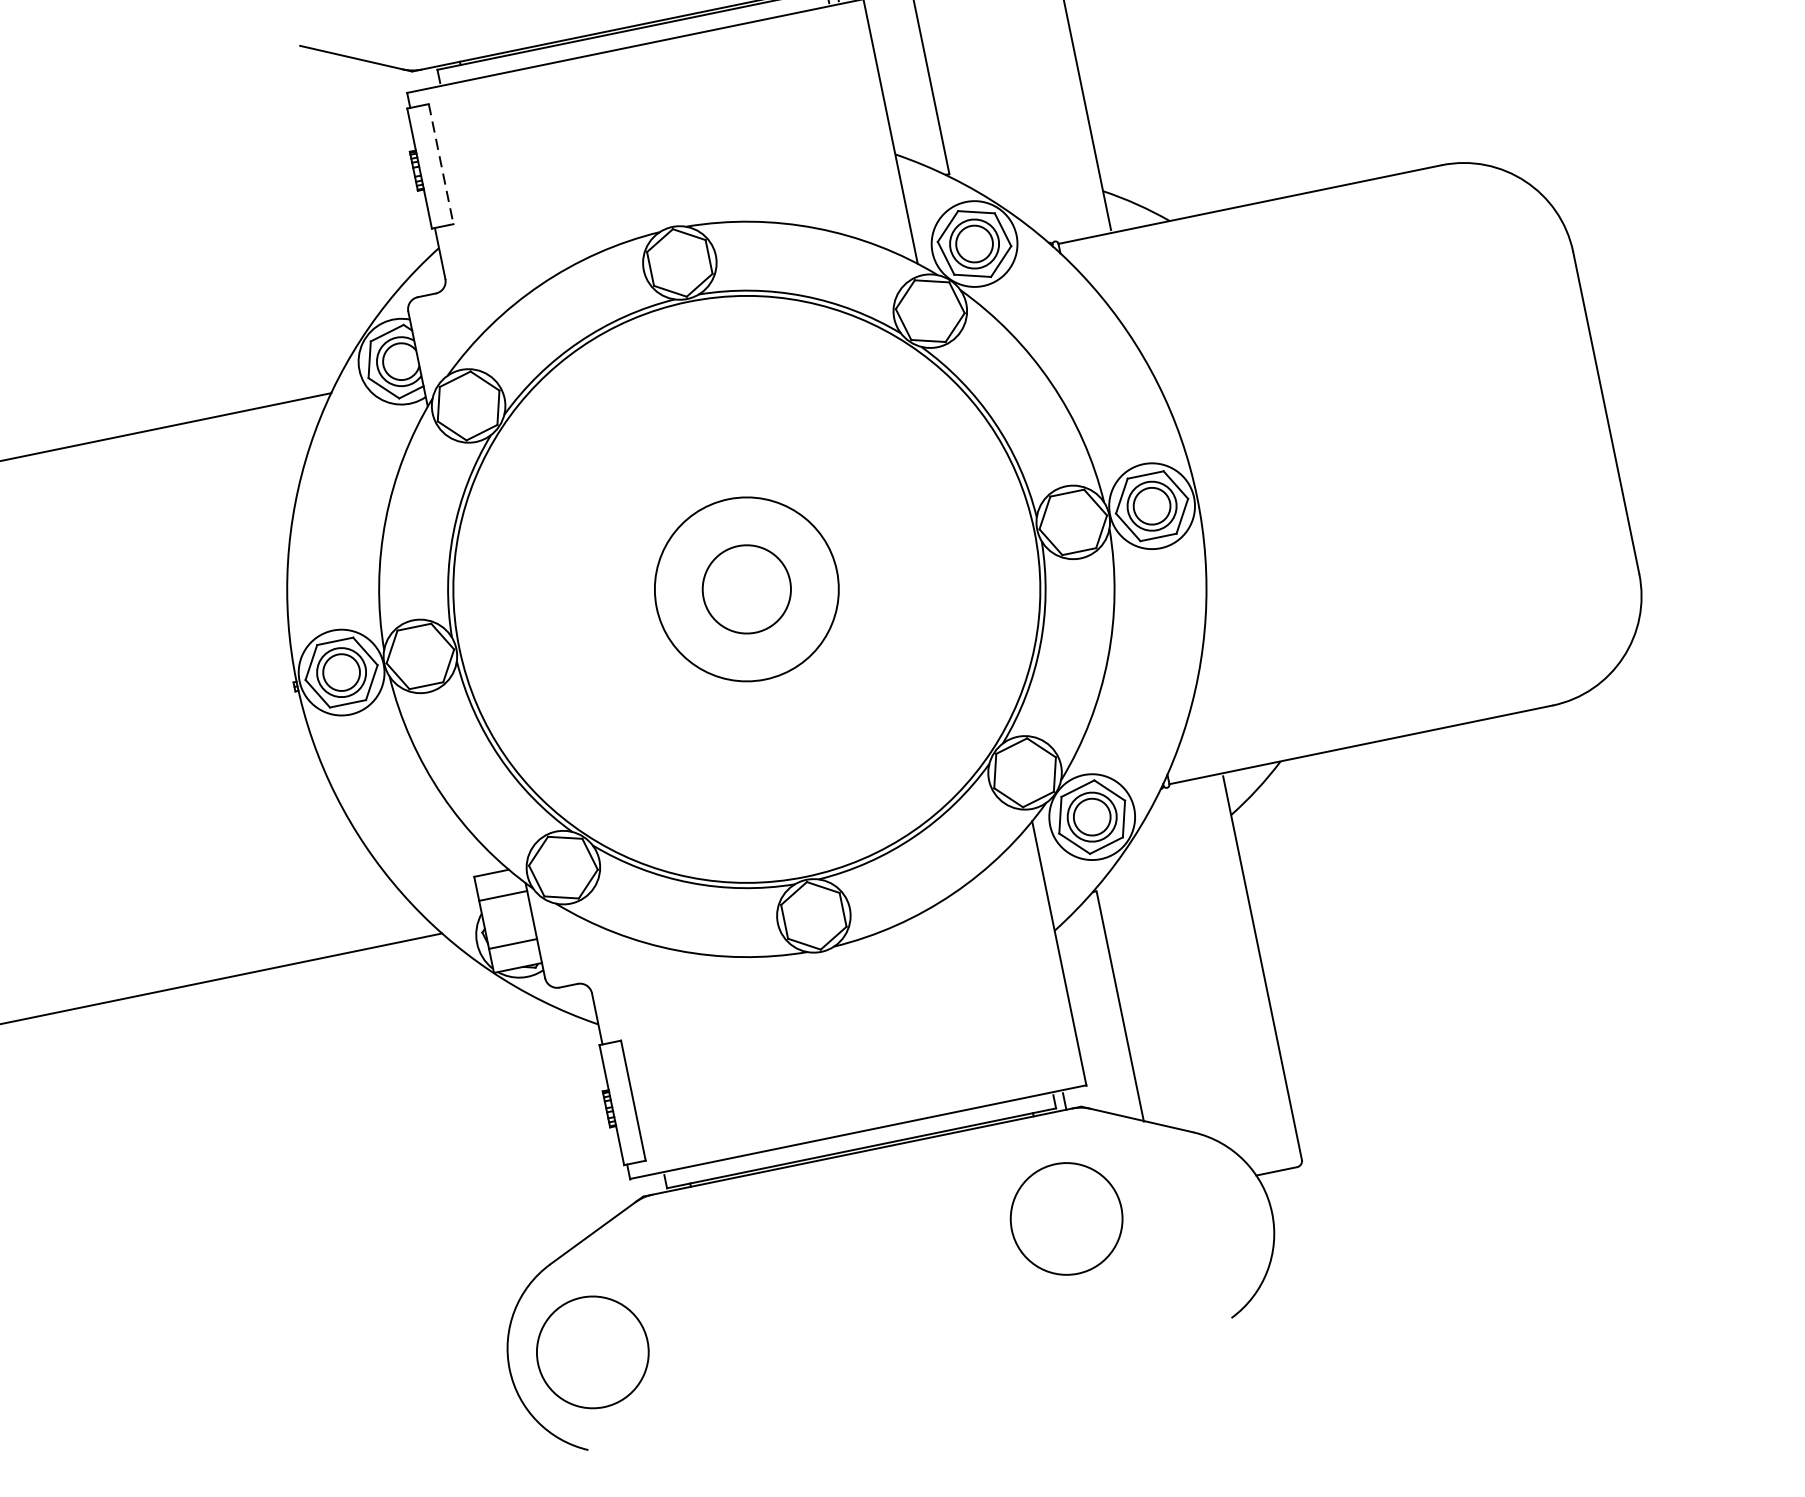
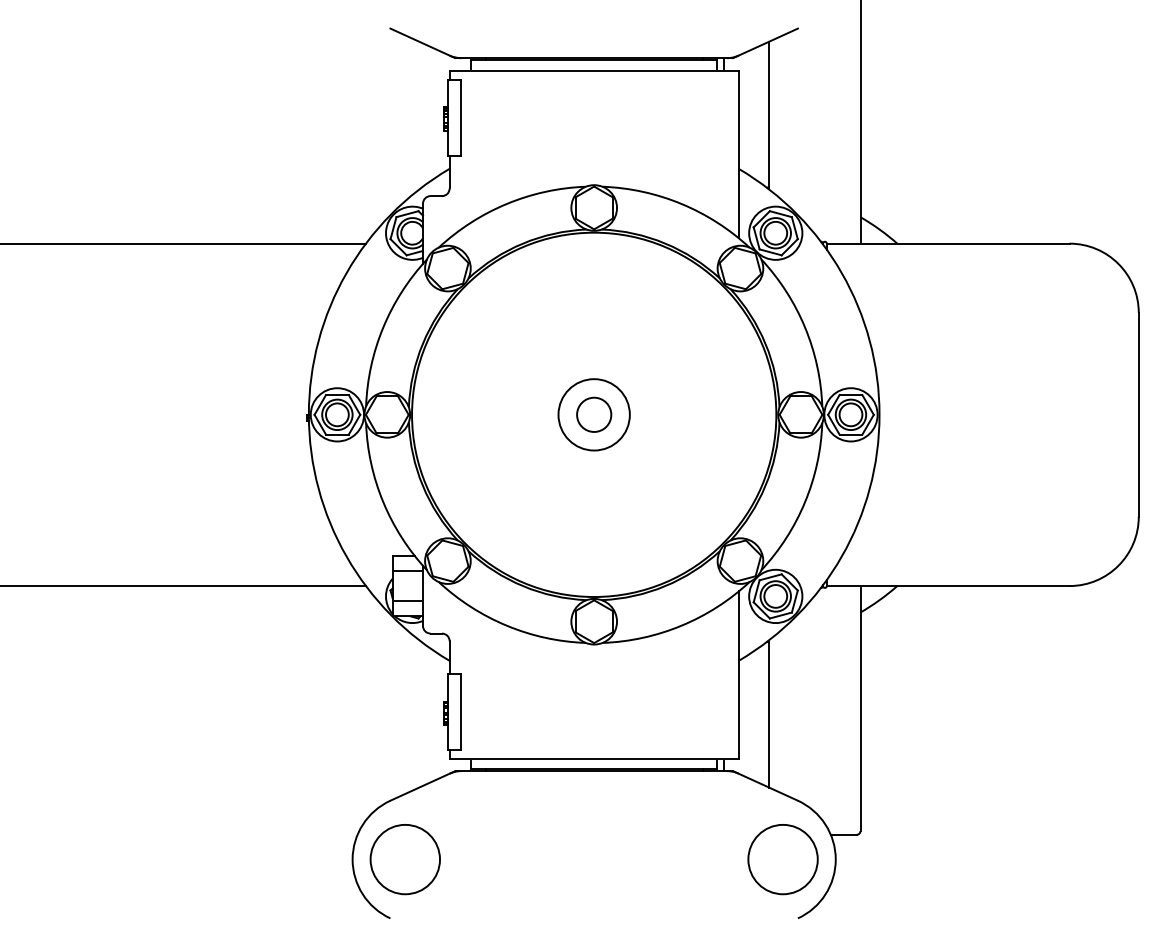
line: (441, 164) -> (461, 118), dashed -> solid
circle: (747, 588) -> (594, 414), size x0.62
circle: (745, 589) -> (593, 414), size x0.62
circle: (1065, 1219) -> (782, 859), moved

